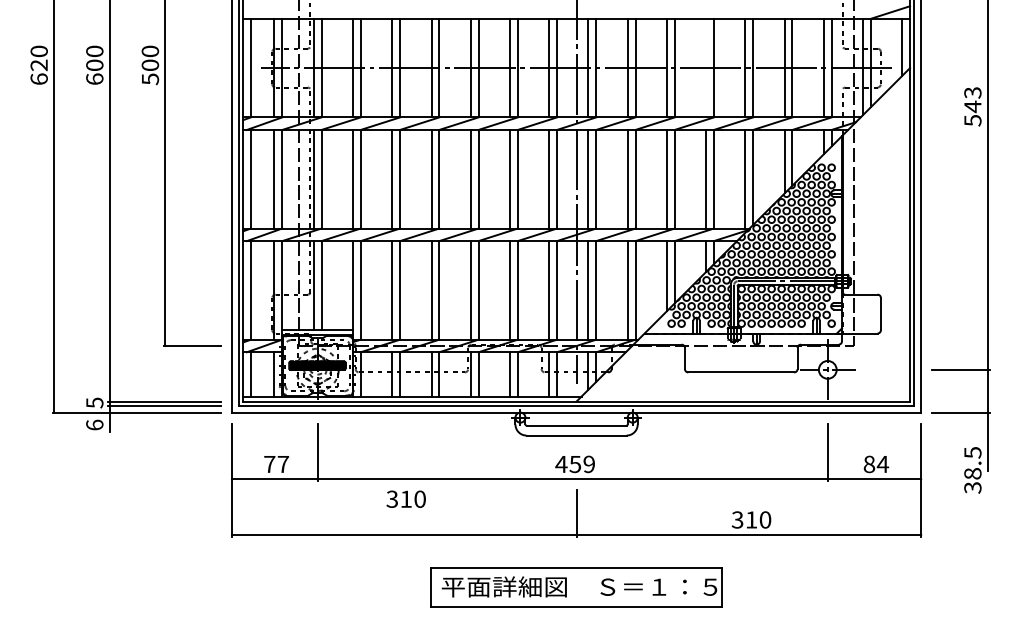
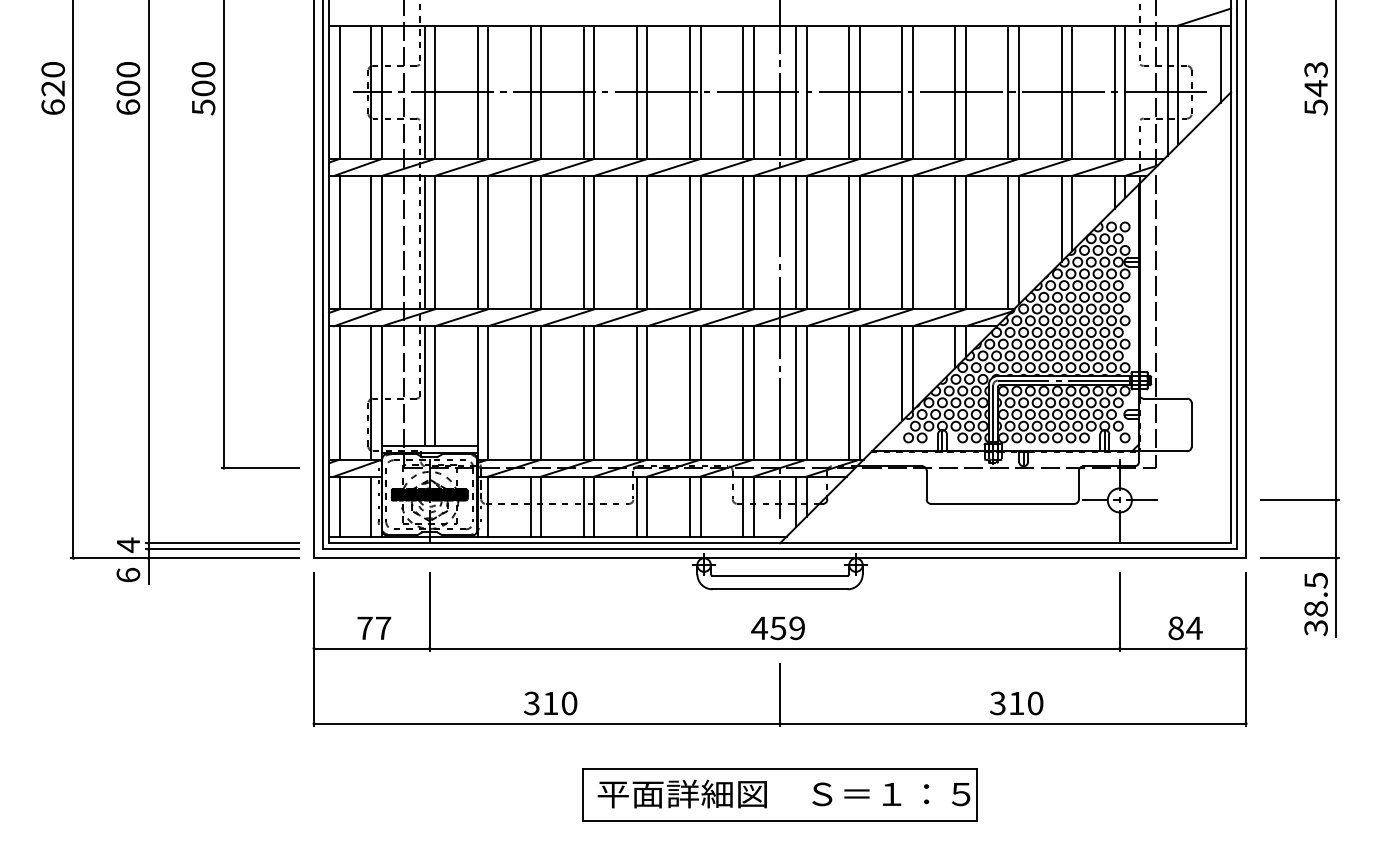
line: (706, 67) -> (955, 91), added
text: (972, 106) -> (1315, 88), moved
text: (94, 403) -> (128, 545), 5 -> 4
text: (972, 470) -> (1315, 604), moved
text: (406, 499) -> (550, 703), moved

